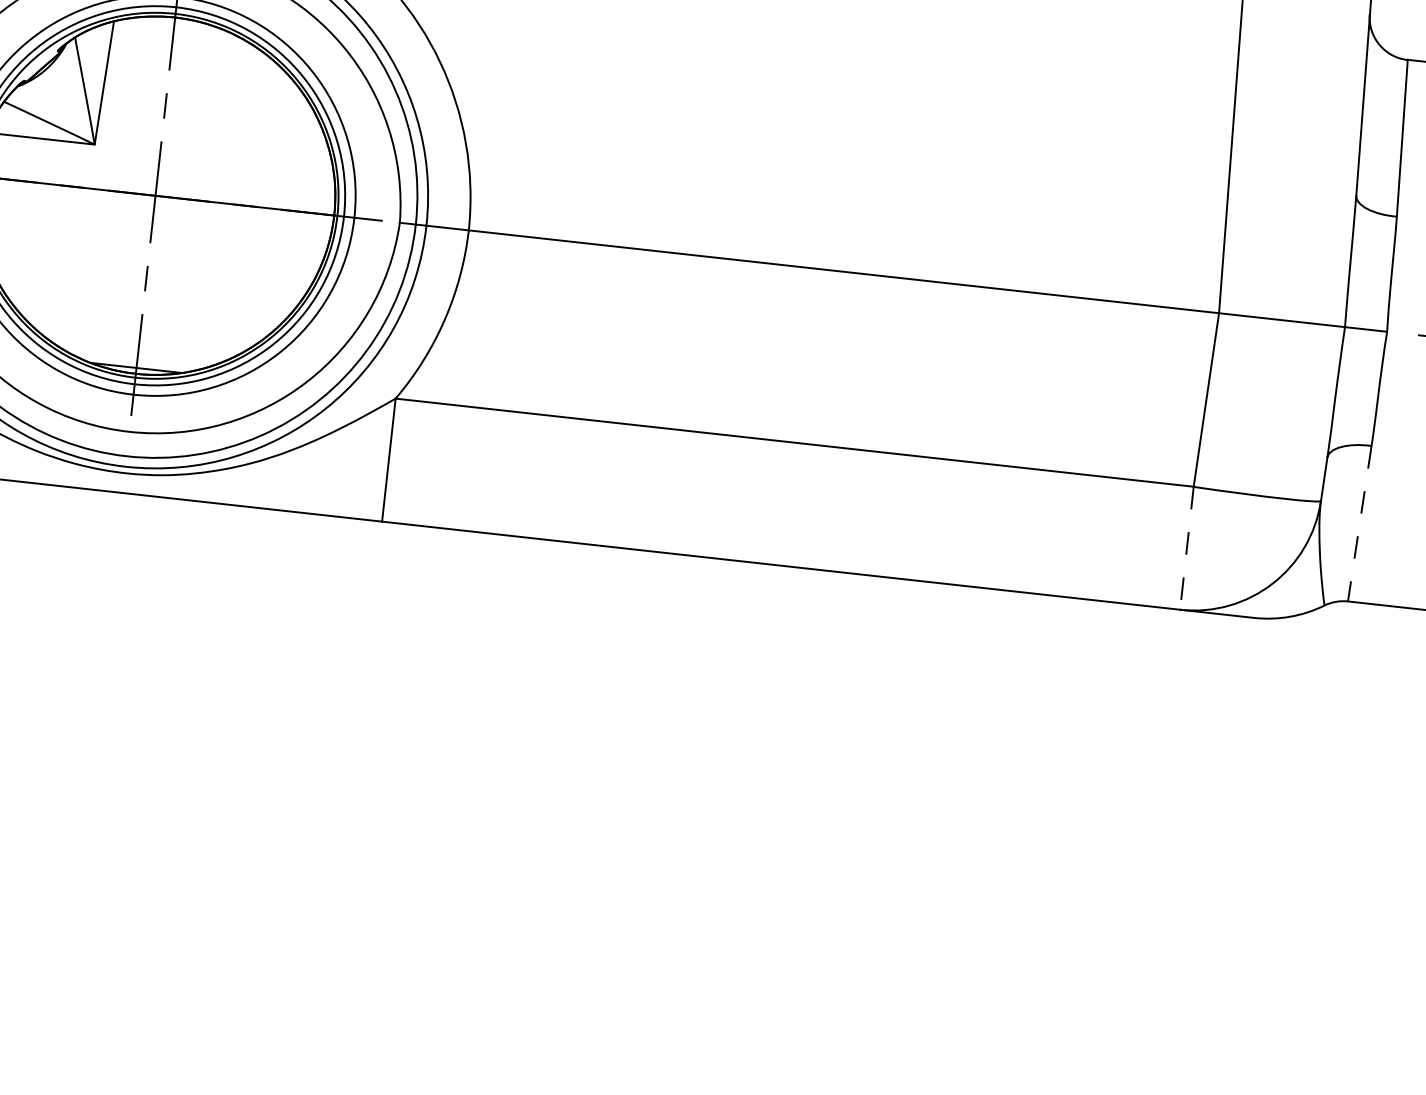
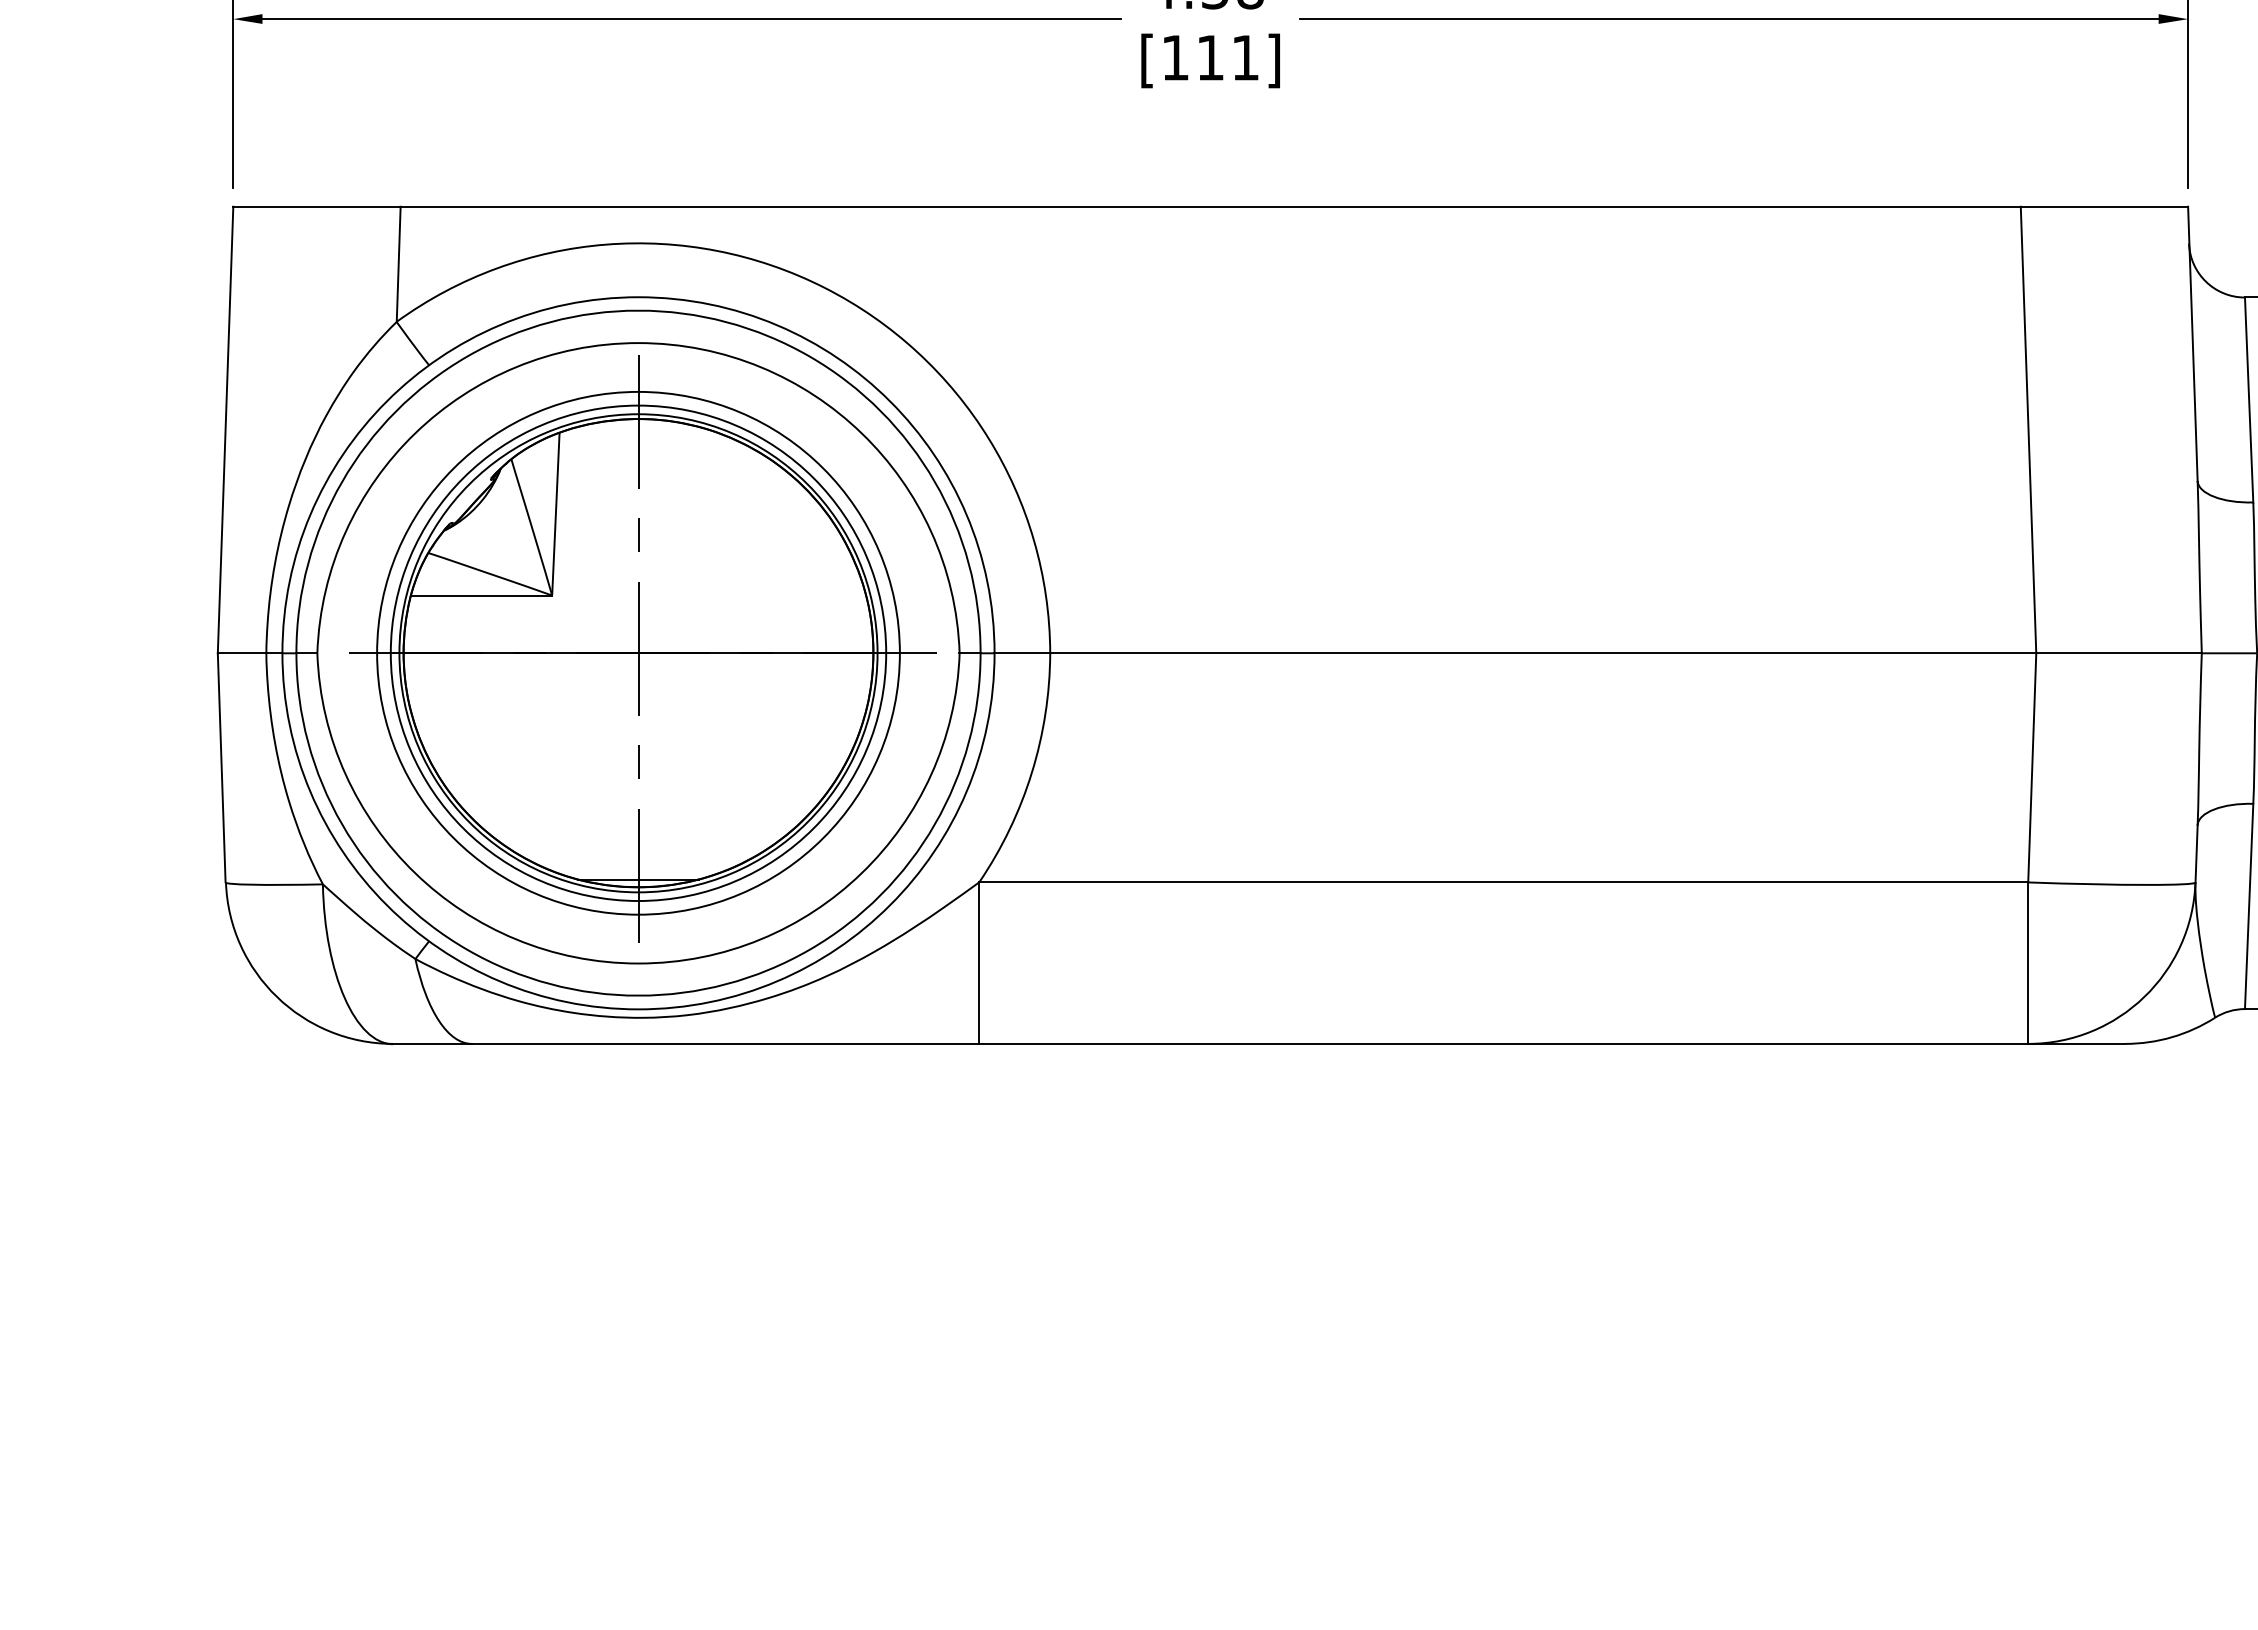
line: (1360, 523) -> (2249, 906), dashed -> solid
line: (1187, 548) -> (2028, 963), dashed -> solid

